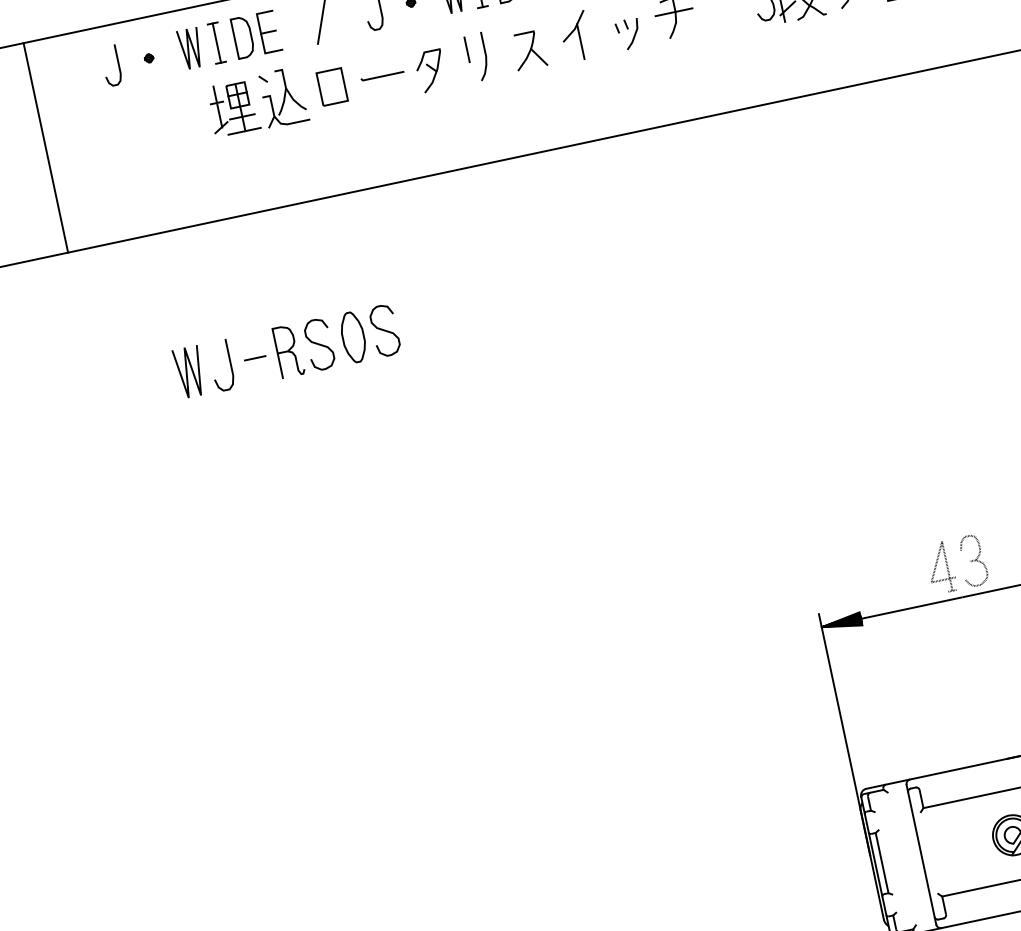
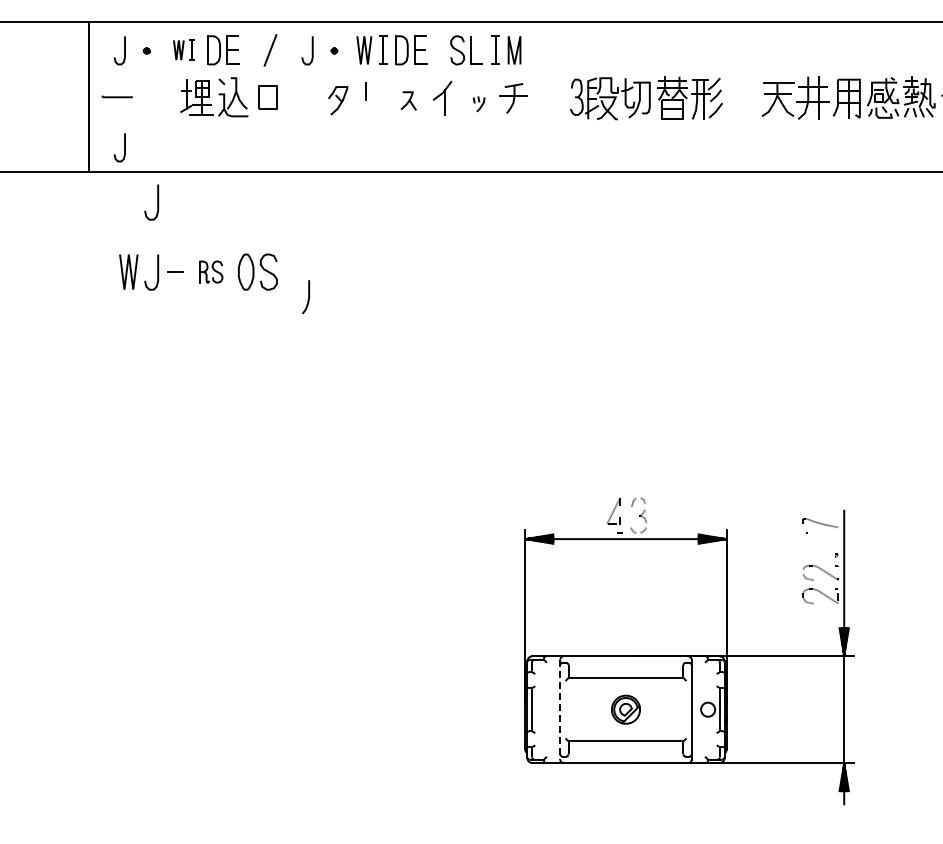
part: (627, 34) -> (478, 104), size x0.7
part: (199, 45) -> (183, 49), size x0.7
part: (528, 49) -> (408, 100), size x0.7
line: (485, 56) -> (308, 297), moved
line: (381, 75) -> (116, 96), moved
line: (45, 148) -> (88, 97), moved
curve: (146, 199) -> (124, 147), added
curve: (209, 266) -> (157, 202), added
part: (303, 347) -> (210, 271), size x0.6
line: (921, 854) -> (560, 709), solid -> dashed

